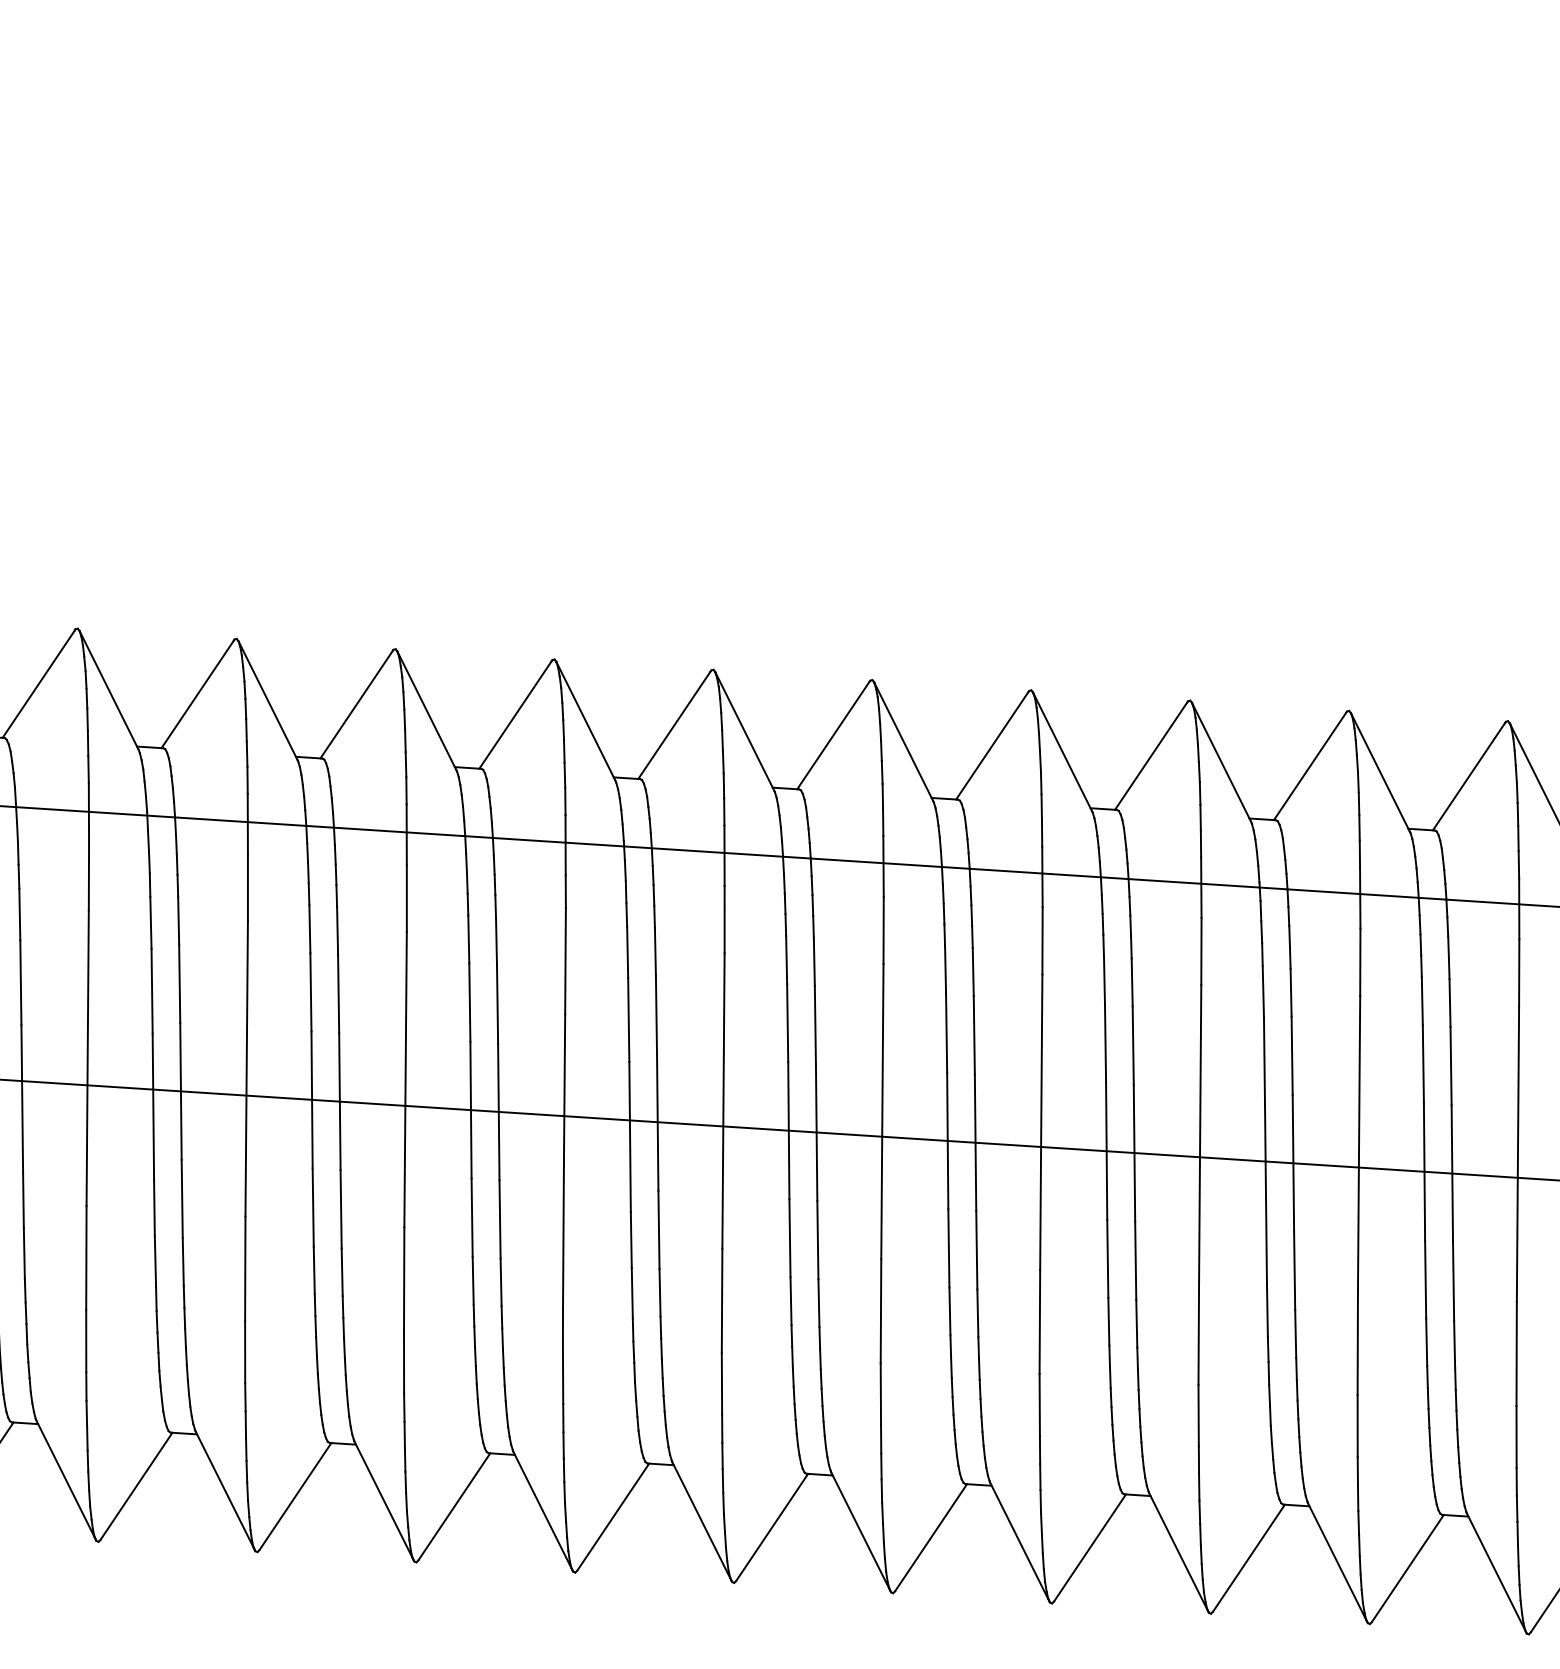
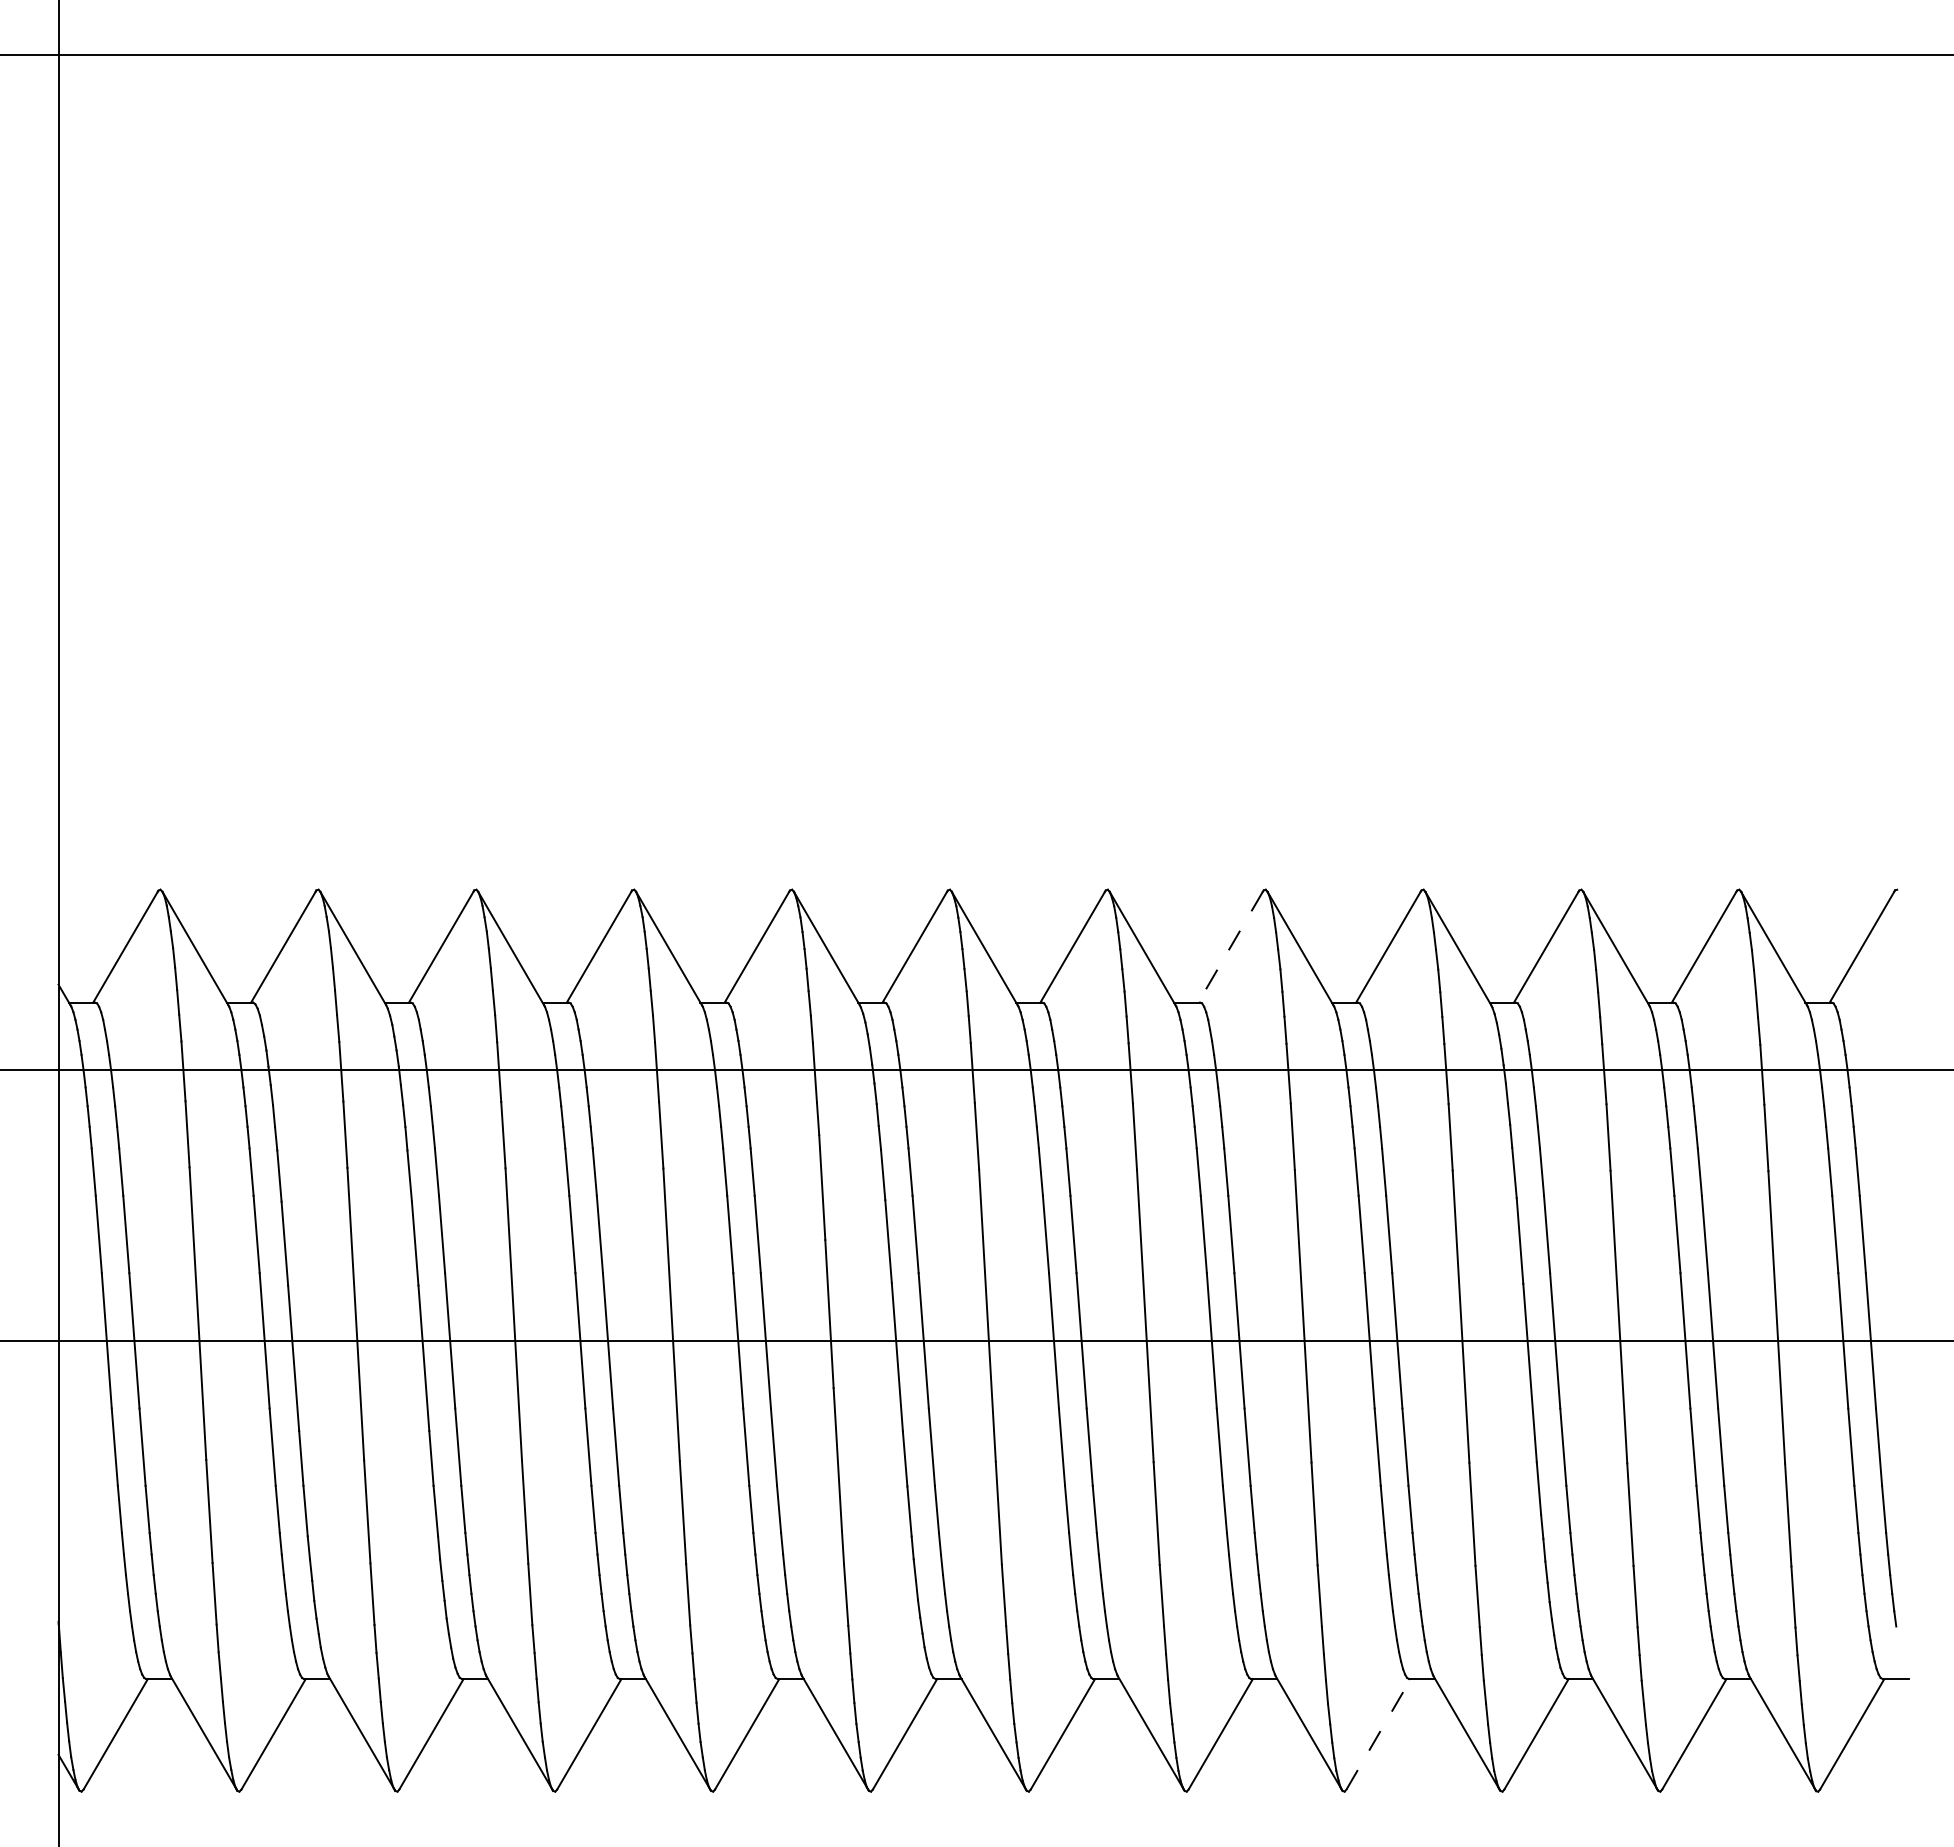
line: (992, 746) -> (1230, 947), solid -> dashed
line: (1089, 1548) -> (1378, 1734), solid -> dashed

